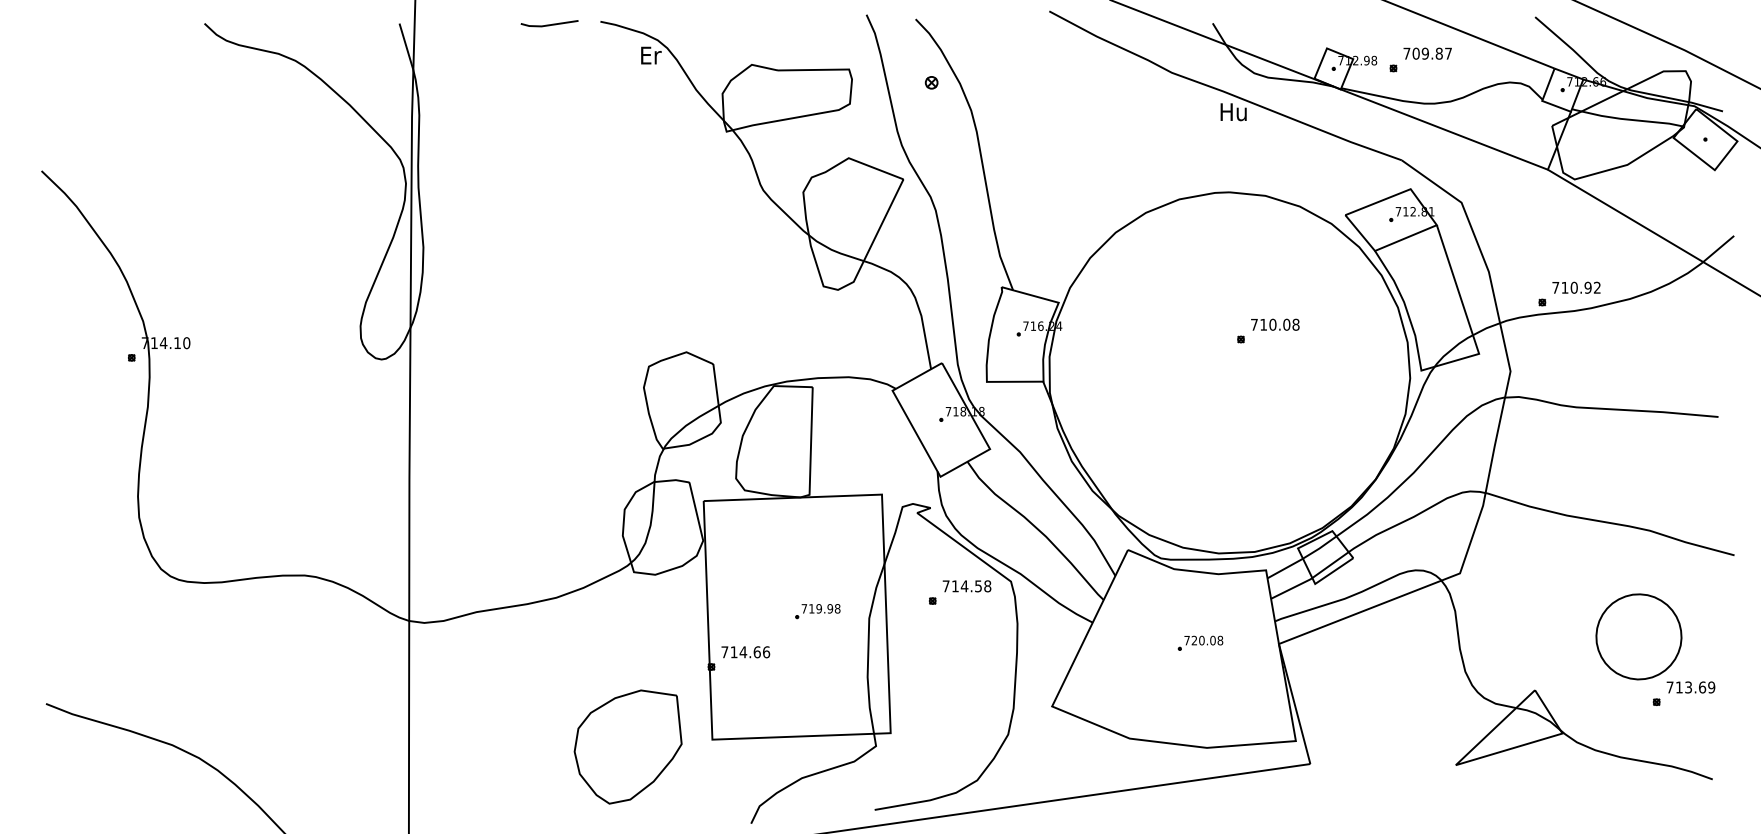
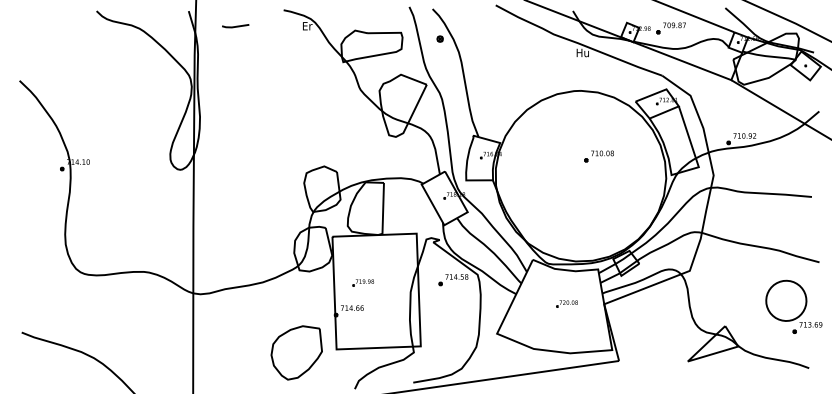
line: (549, 24) -> (235, 26), moved
part: (815, 610) -> (362, 282), moved
part: (1654, 648) -> (793, 306), moved

